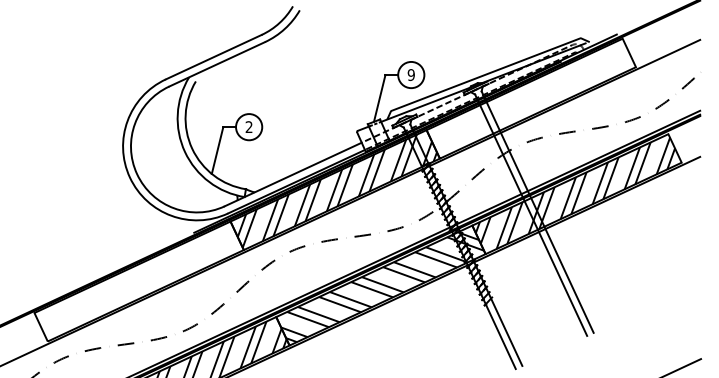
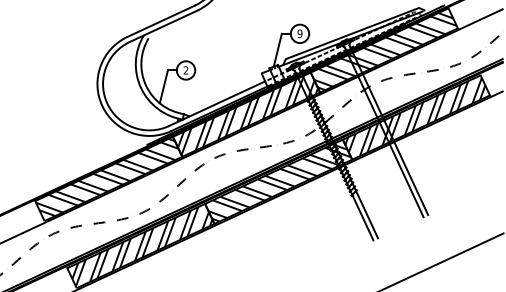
hatch: (532, 100) -> (385, 51), added
hatch: (137, 279) -> (107, 177), added

